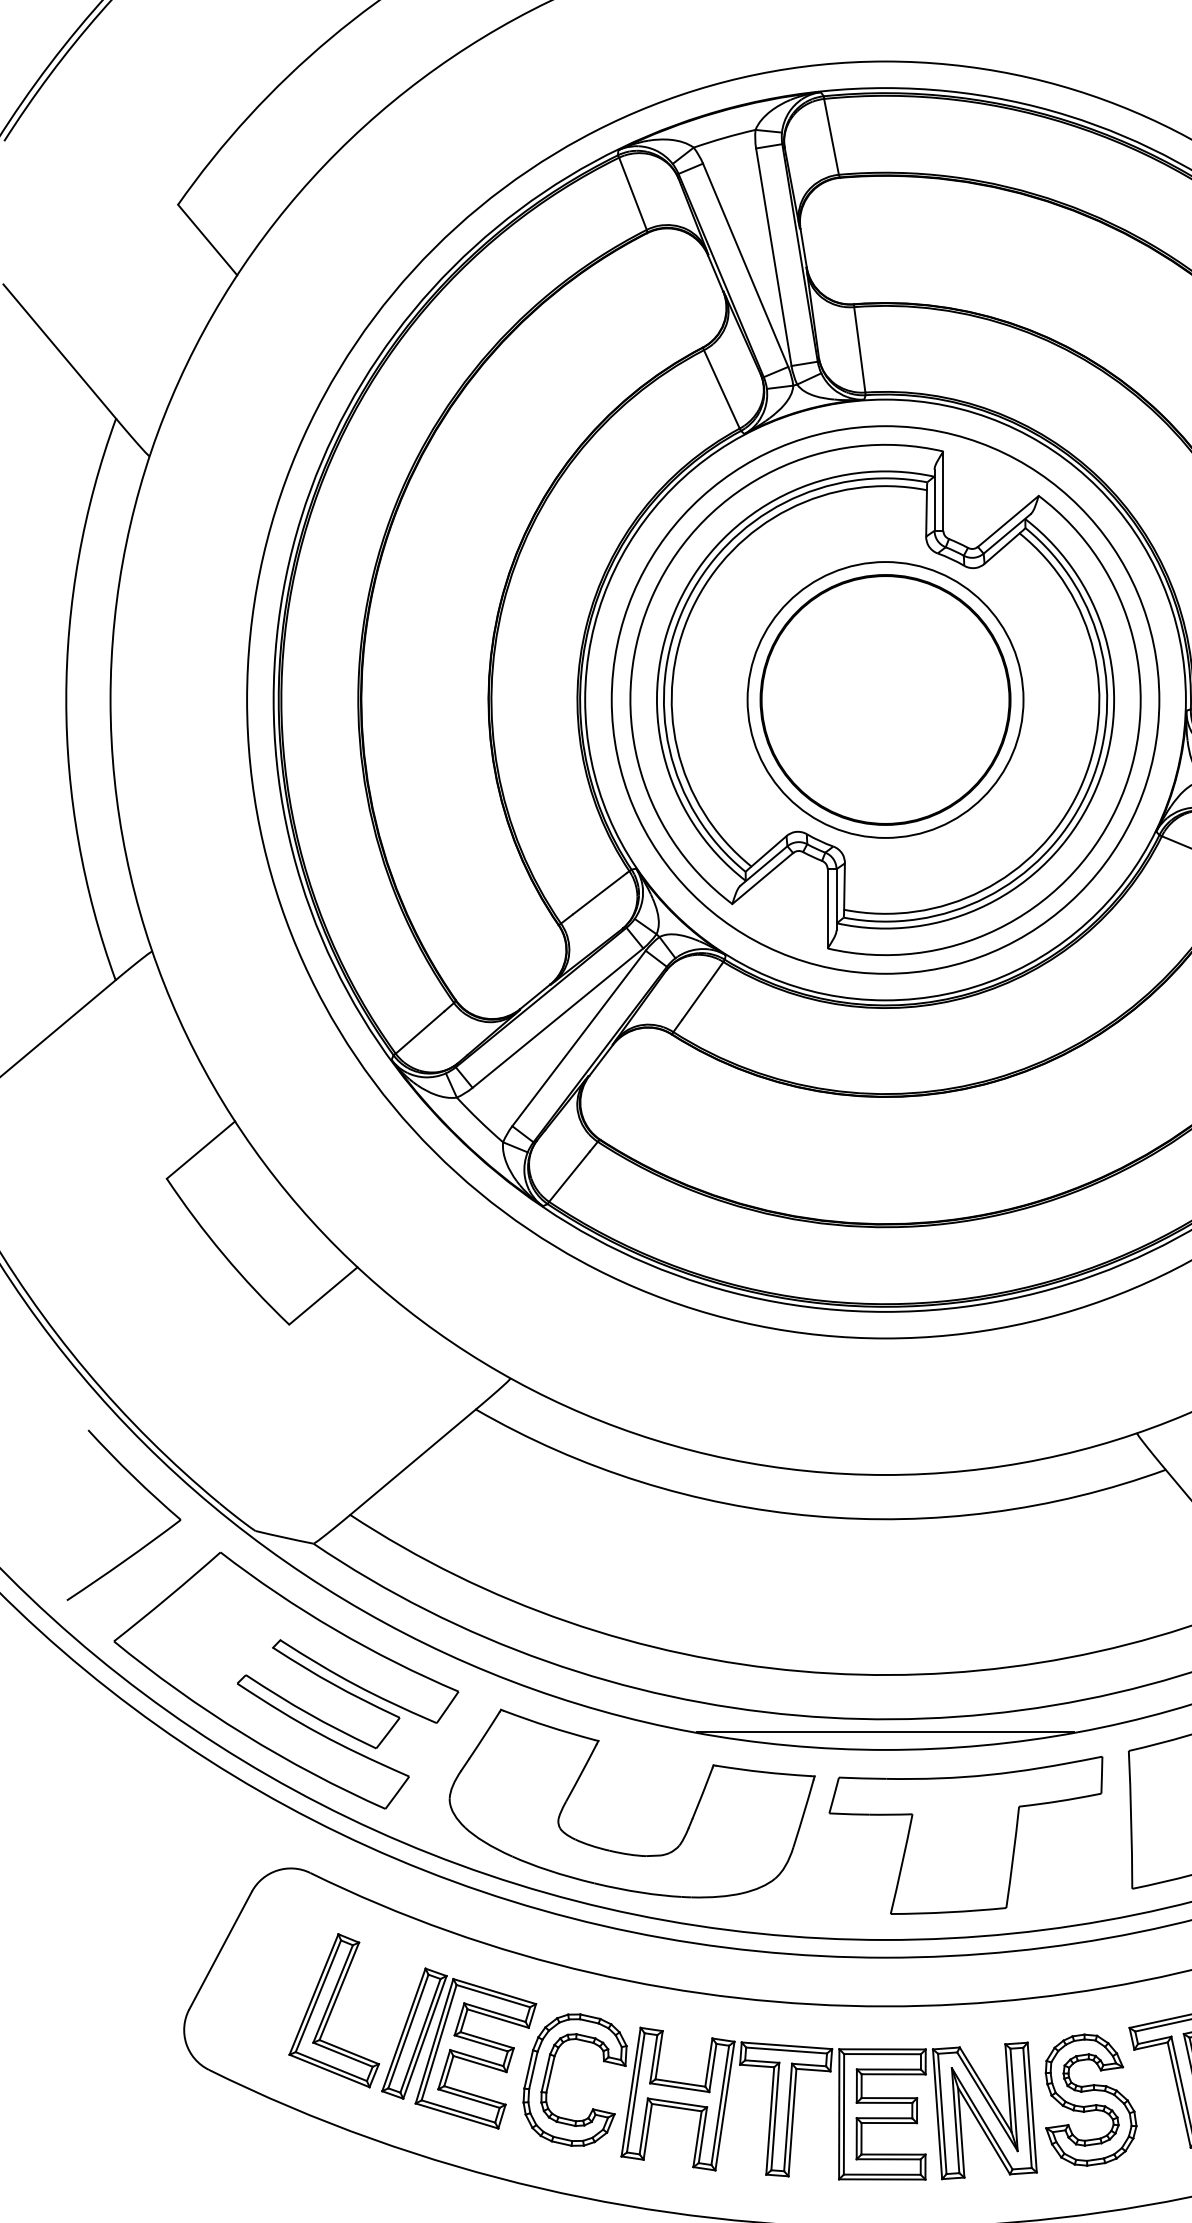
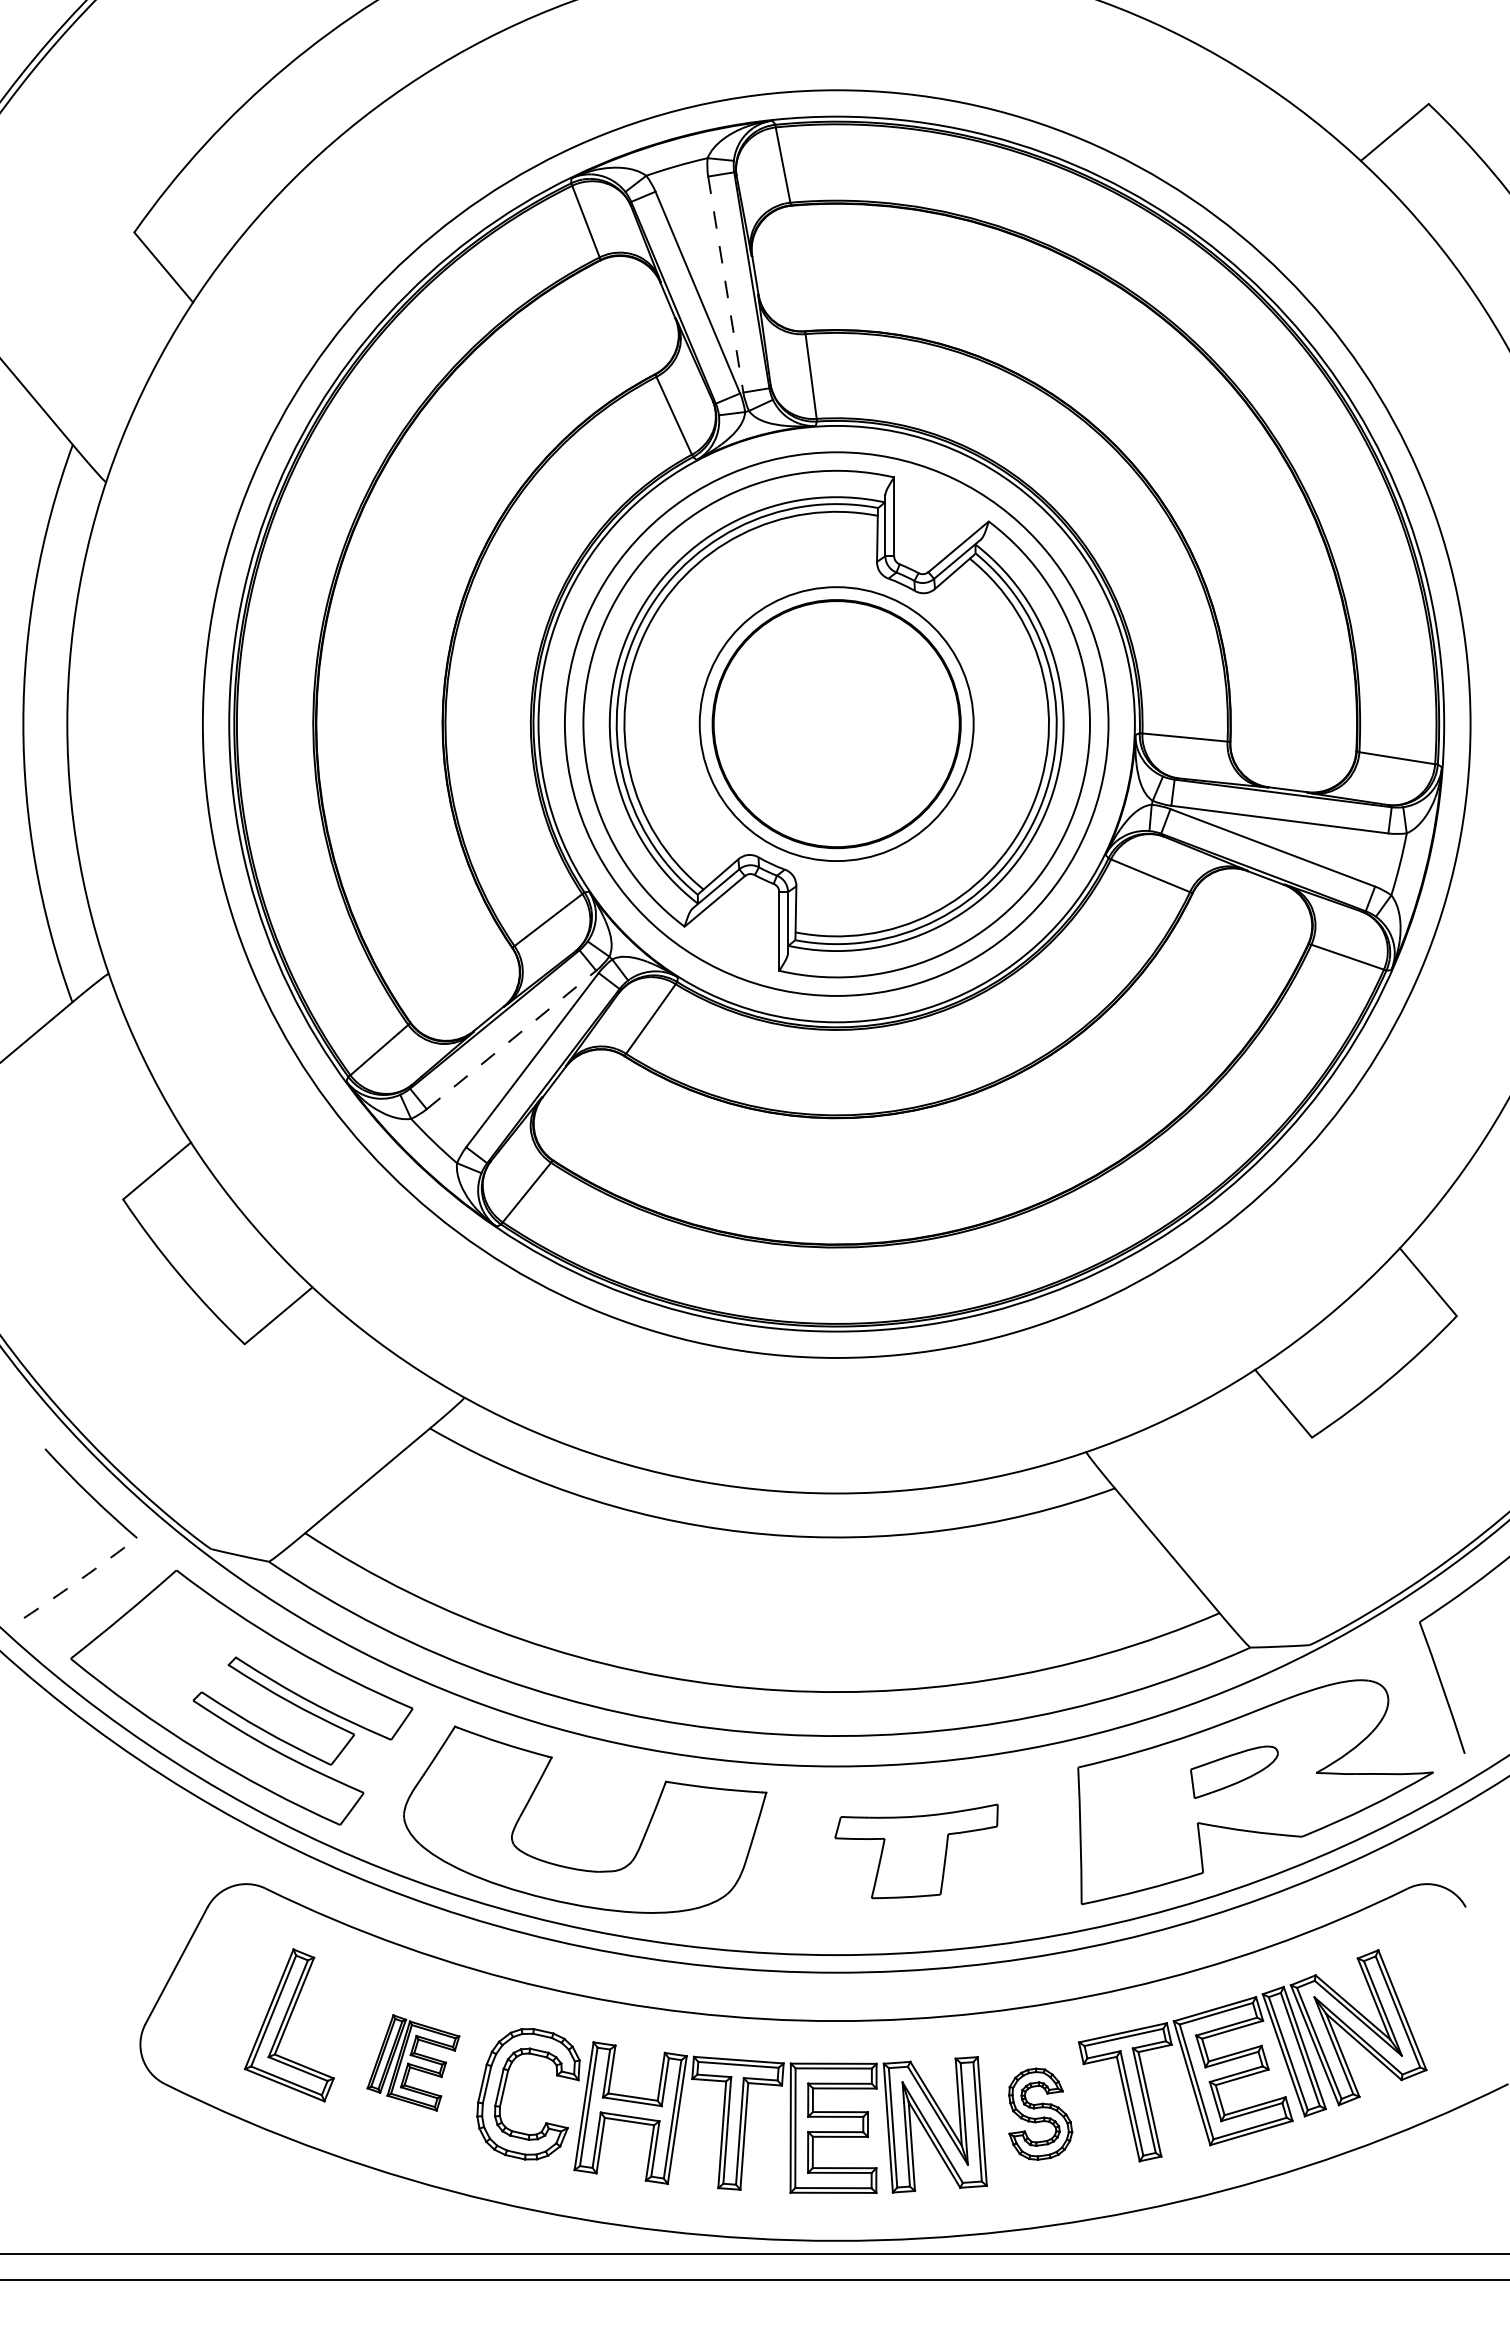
line: (773, 258) -> (725, 285), solid -> dashed
line: (557, 1017) -> (511, 1039), solid -> dashed
arc: (124, 1561) -> (81, 1579), solid -> dashed
line: (885, 1731) -> (836, 1748), removed
part: (965, 1835) -> (916, 1851), size x0.6
part: (459, 2048) -> (413, 2062), size x0.6
part: (1090, 2100) -> (1040, 2114), size x0.7

